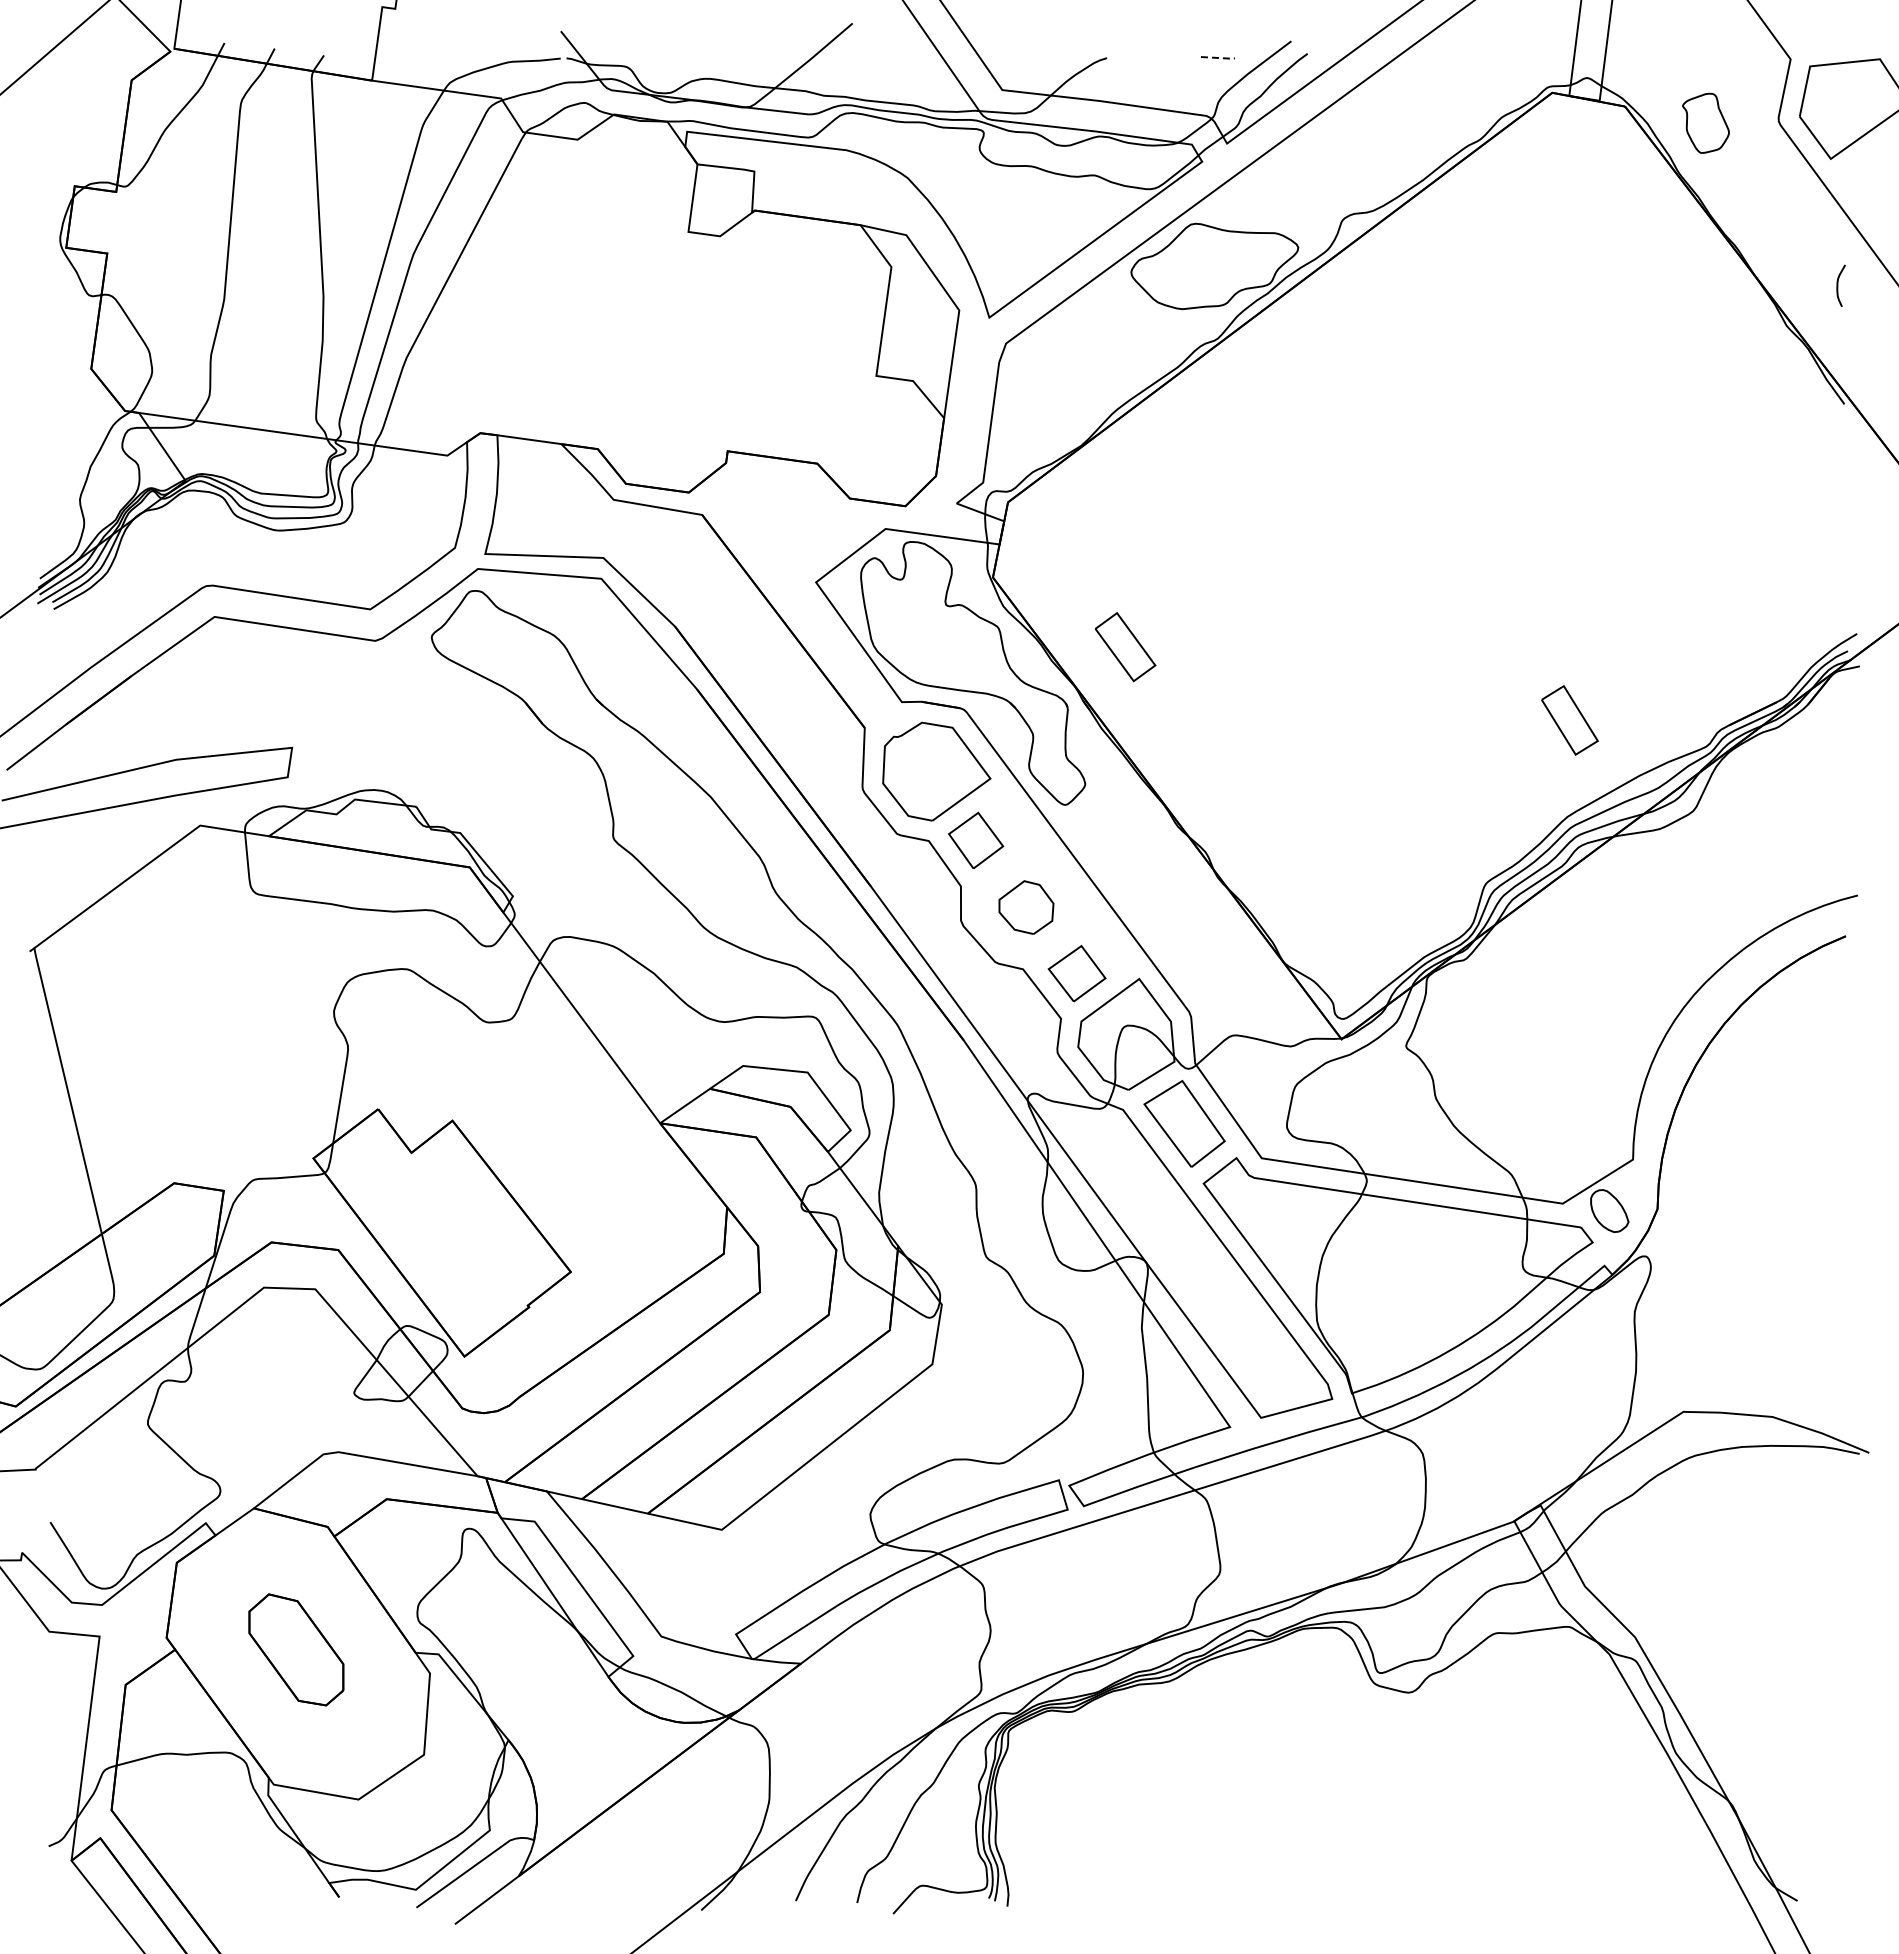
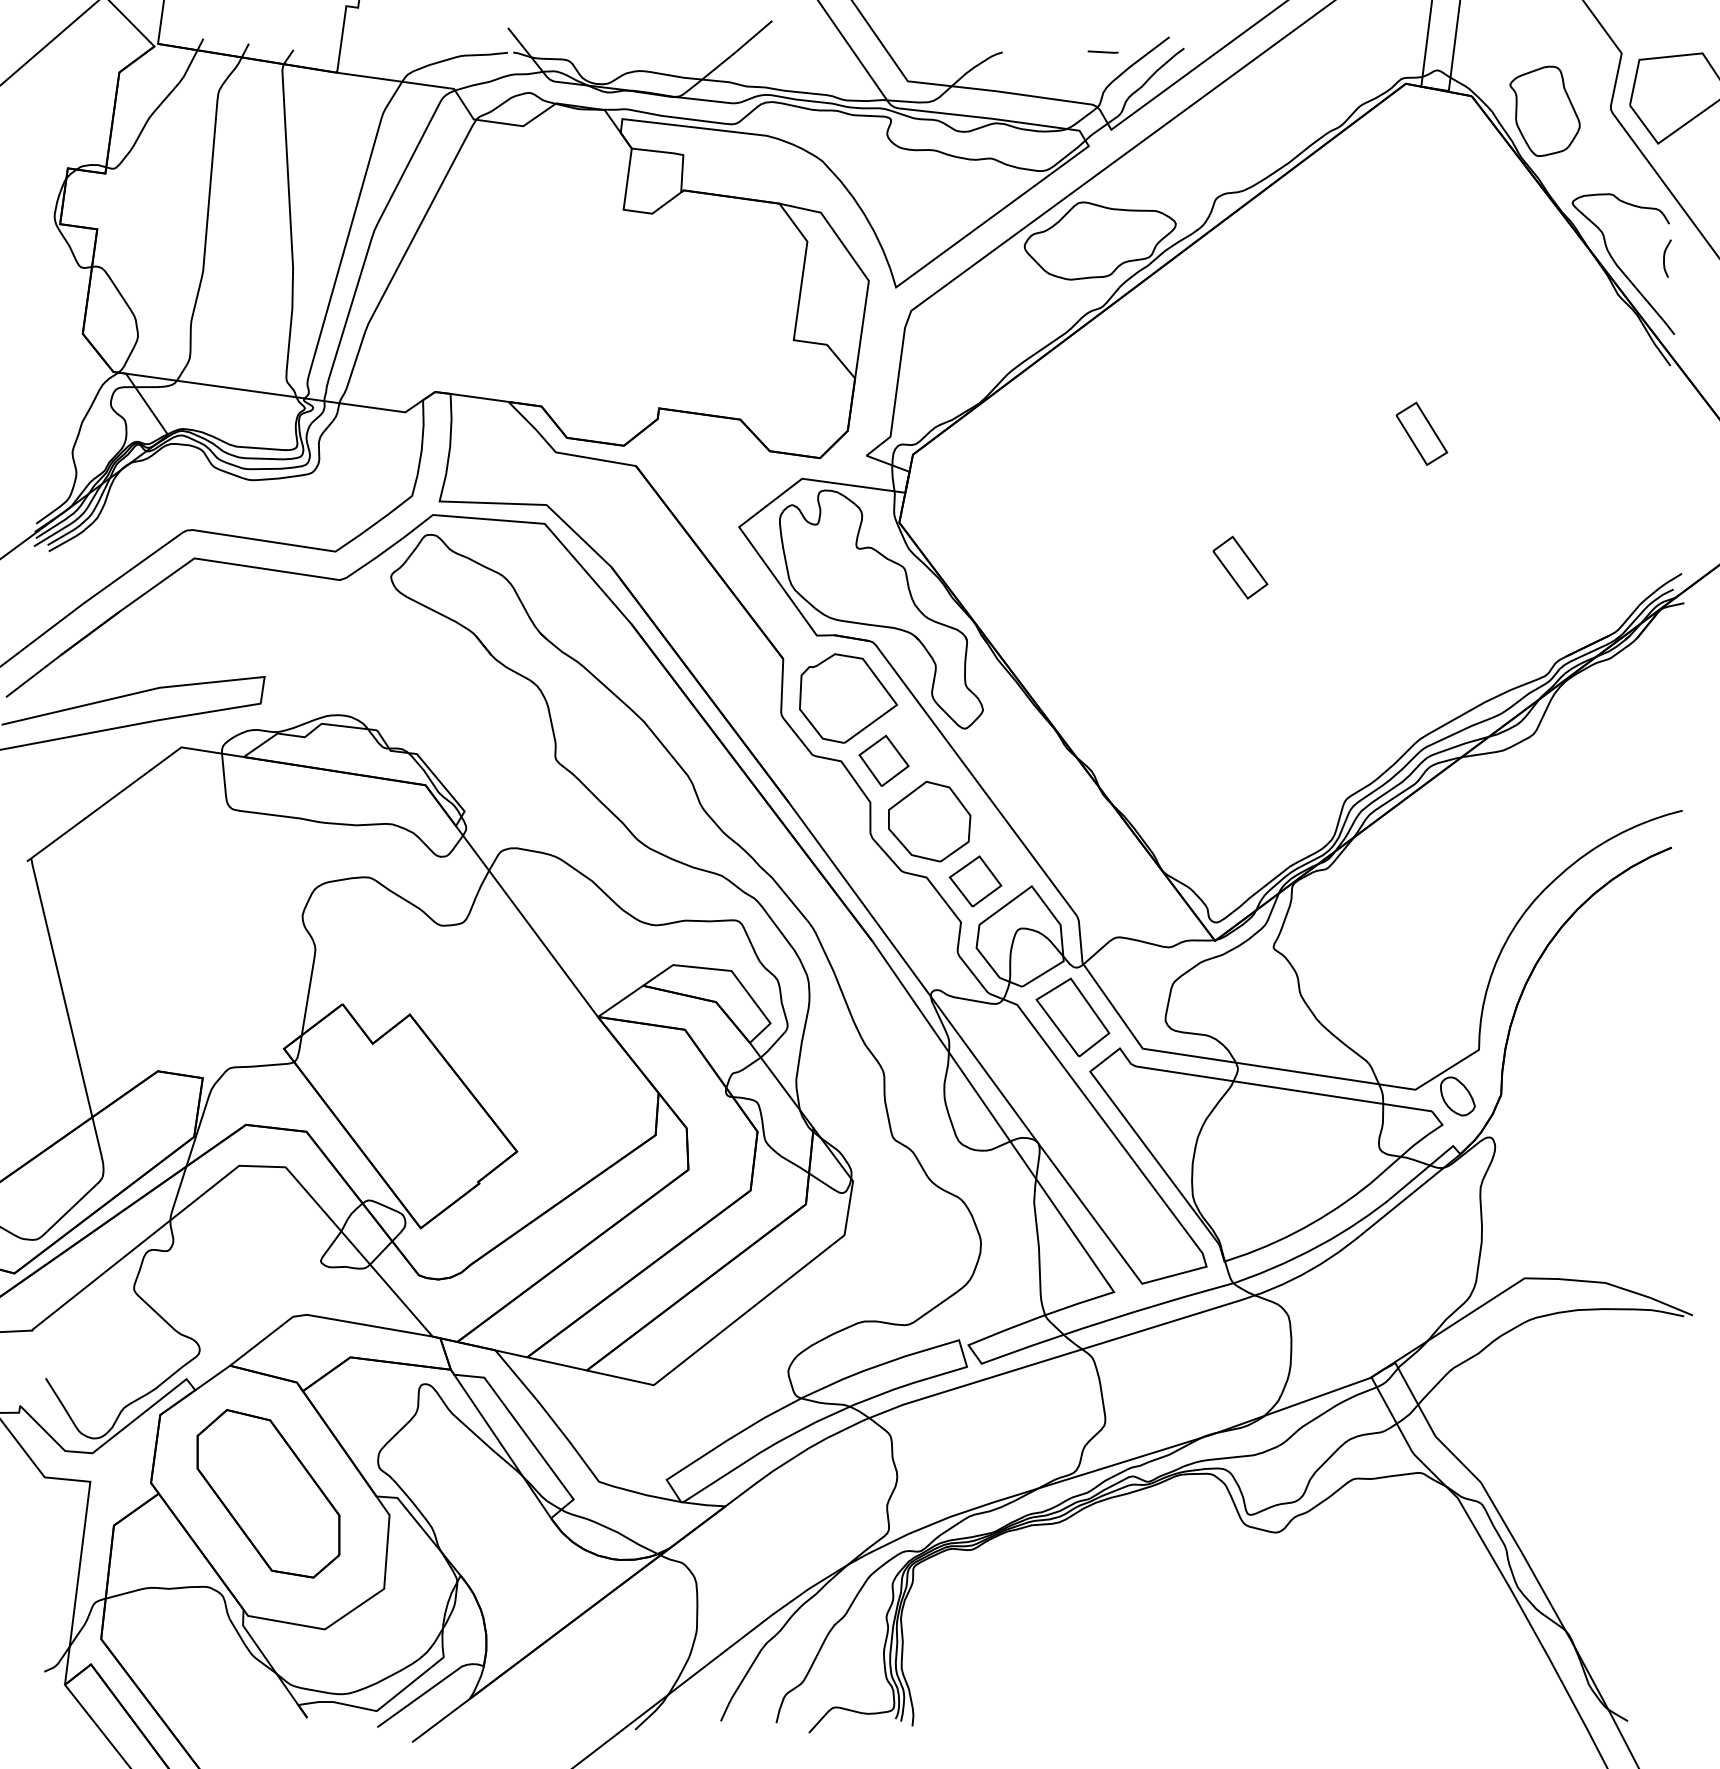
line: (1218, 58) -> (1103, 52), dashed -> solid
part: (1705, 123) -> (1544, 111), size x1.67
curve: (1788, 295) -> (1619, 267), added
part: (1125, 647) -> (1240, 567), moved
part: (1569, 720) -> (1421, 433), moved
part: (1026, 907) -> (929, 821), size x1.67
part: (296, 1649) -> (268, 1493), size x1.67

